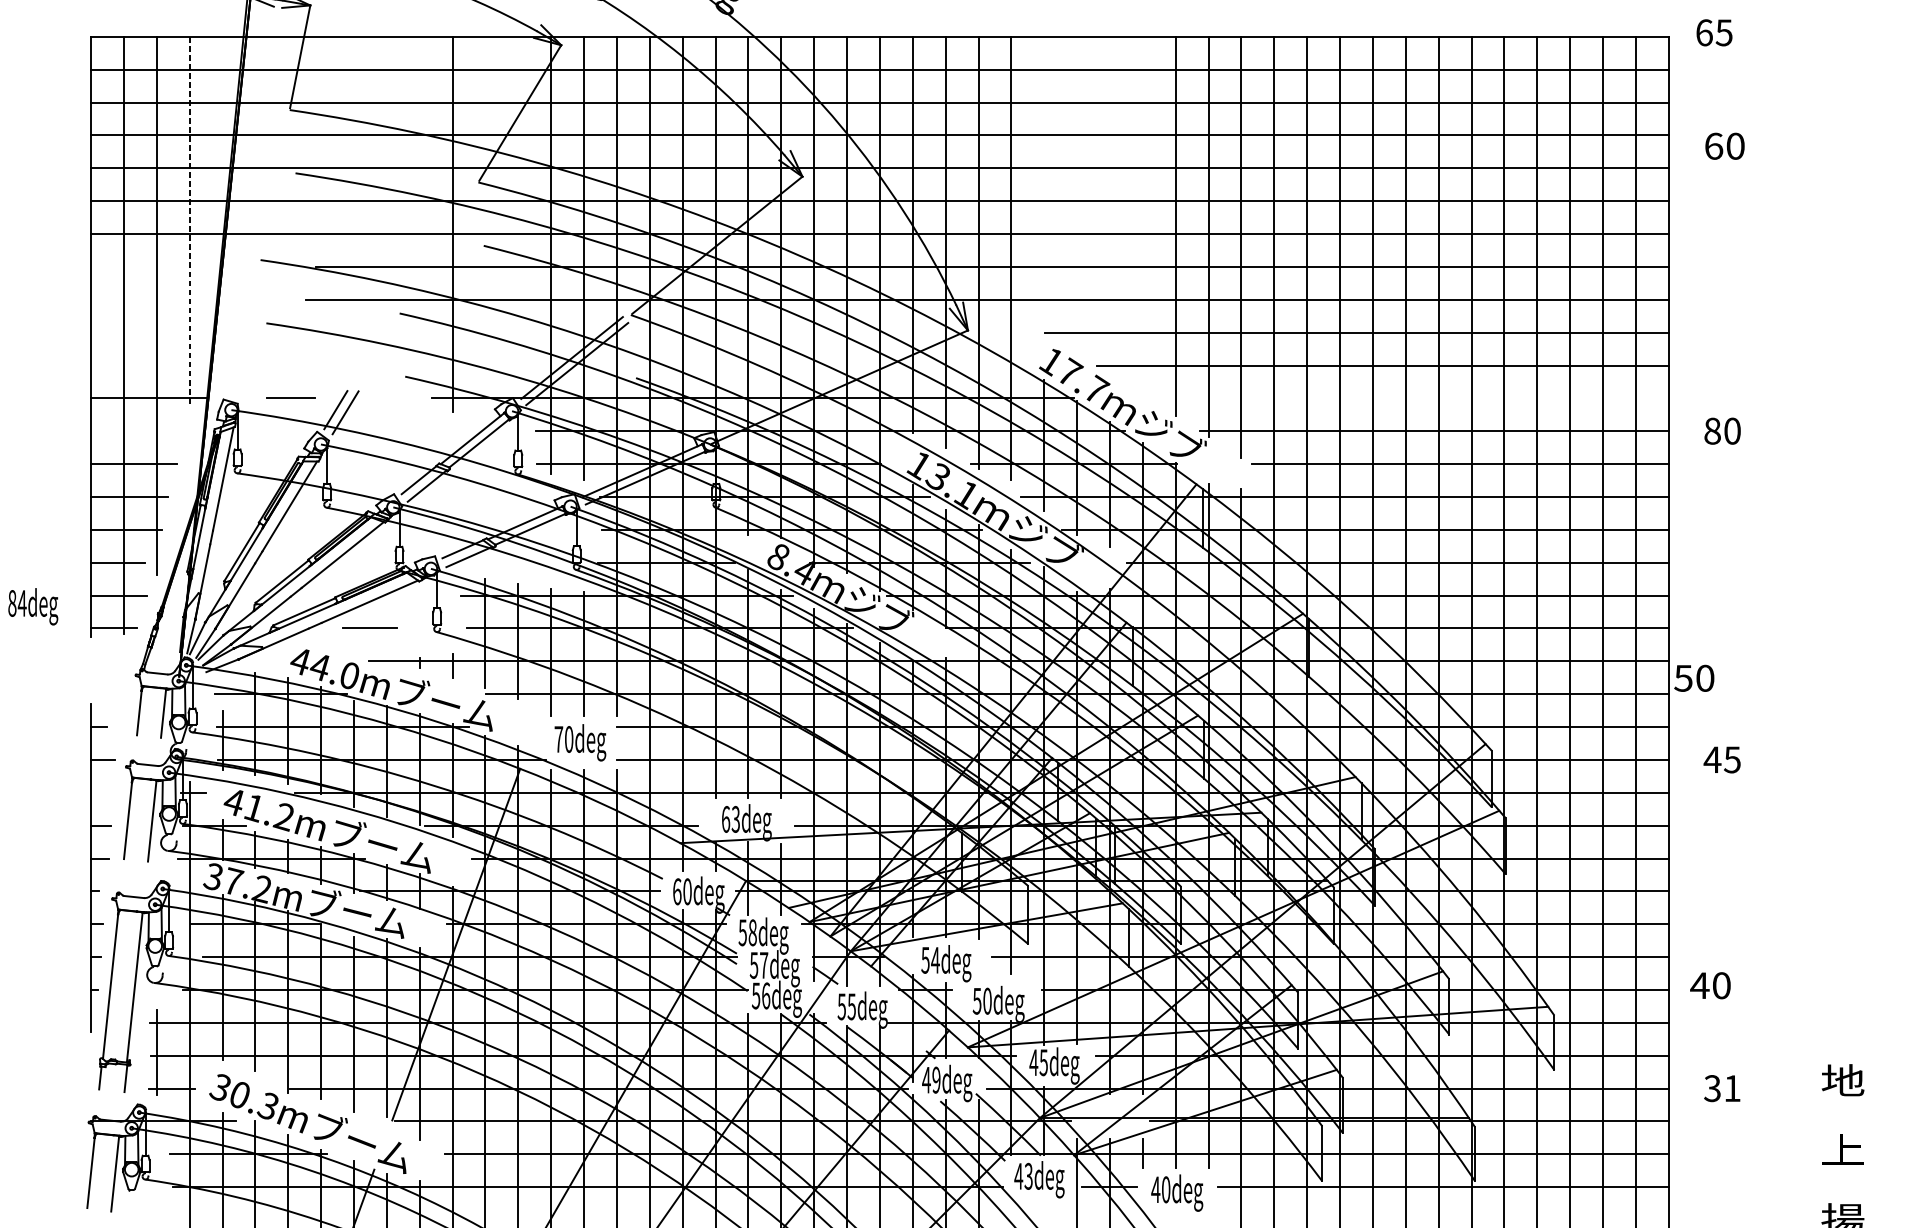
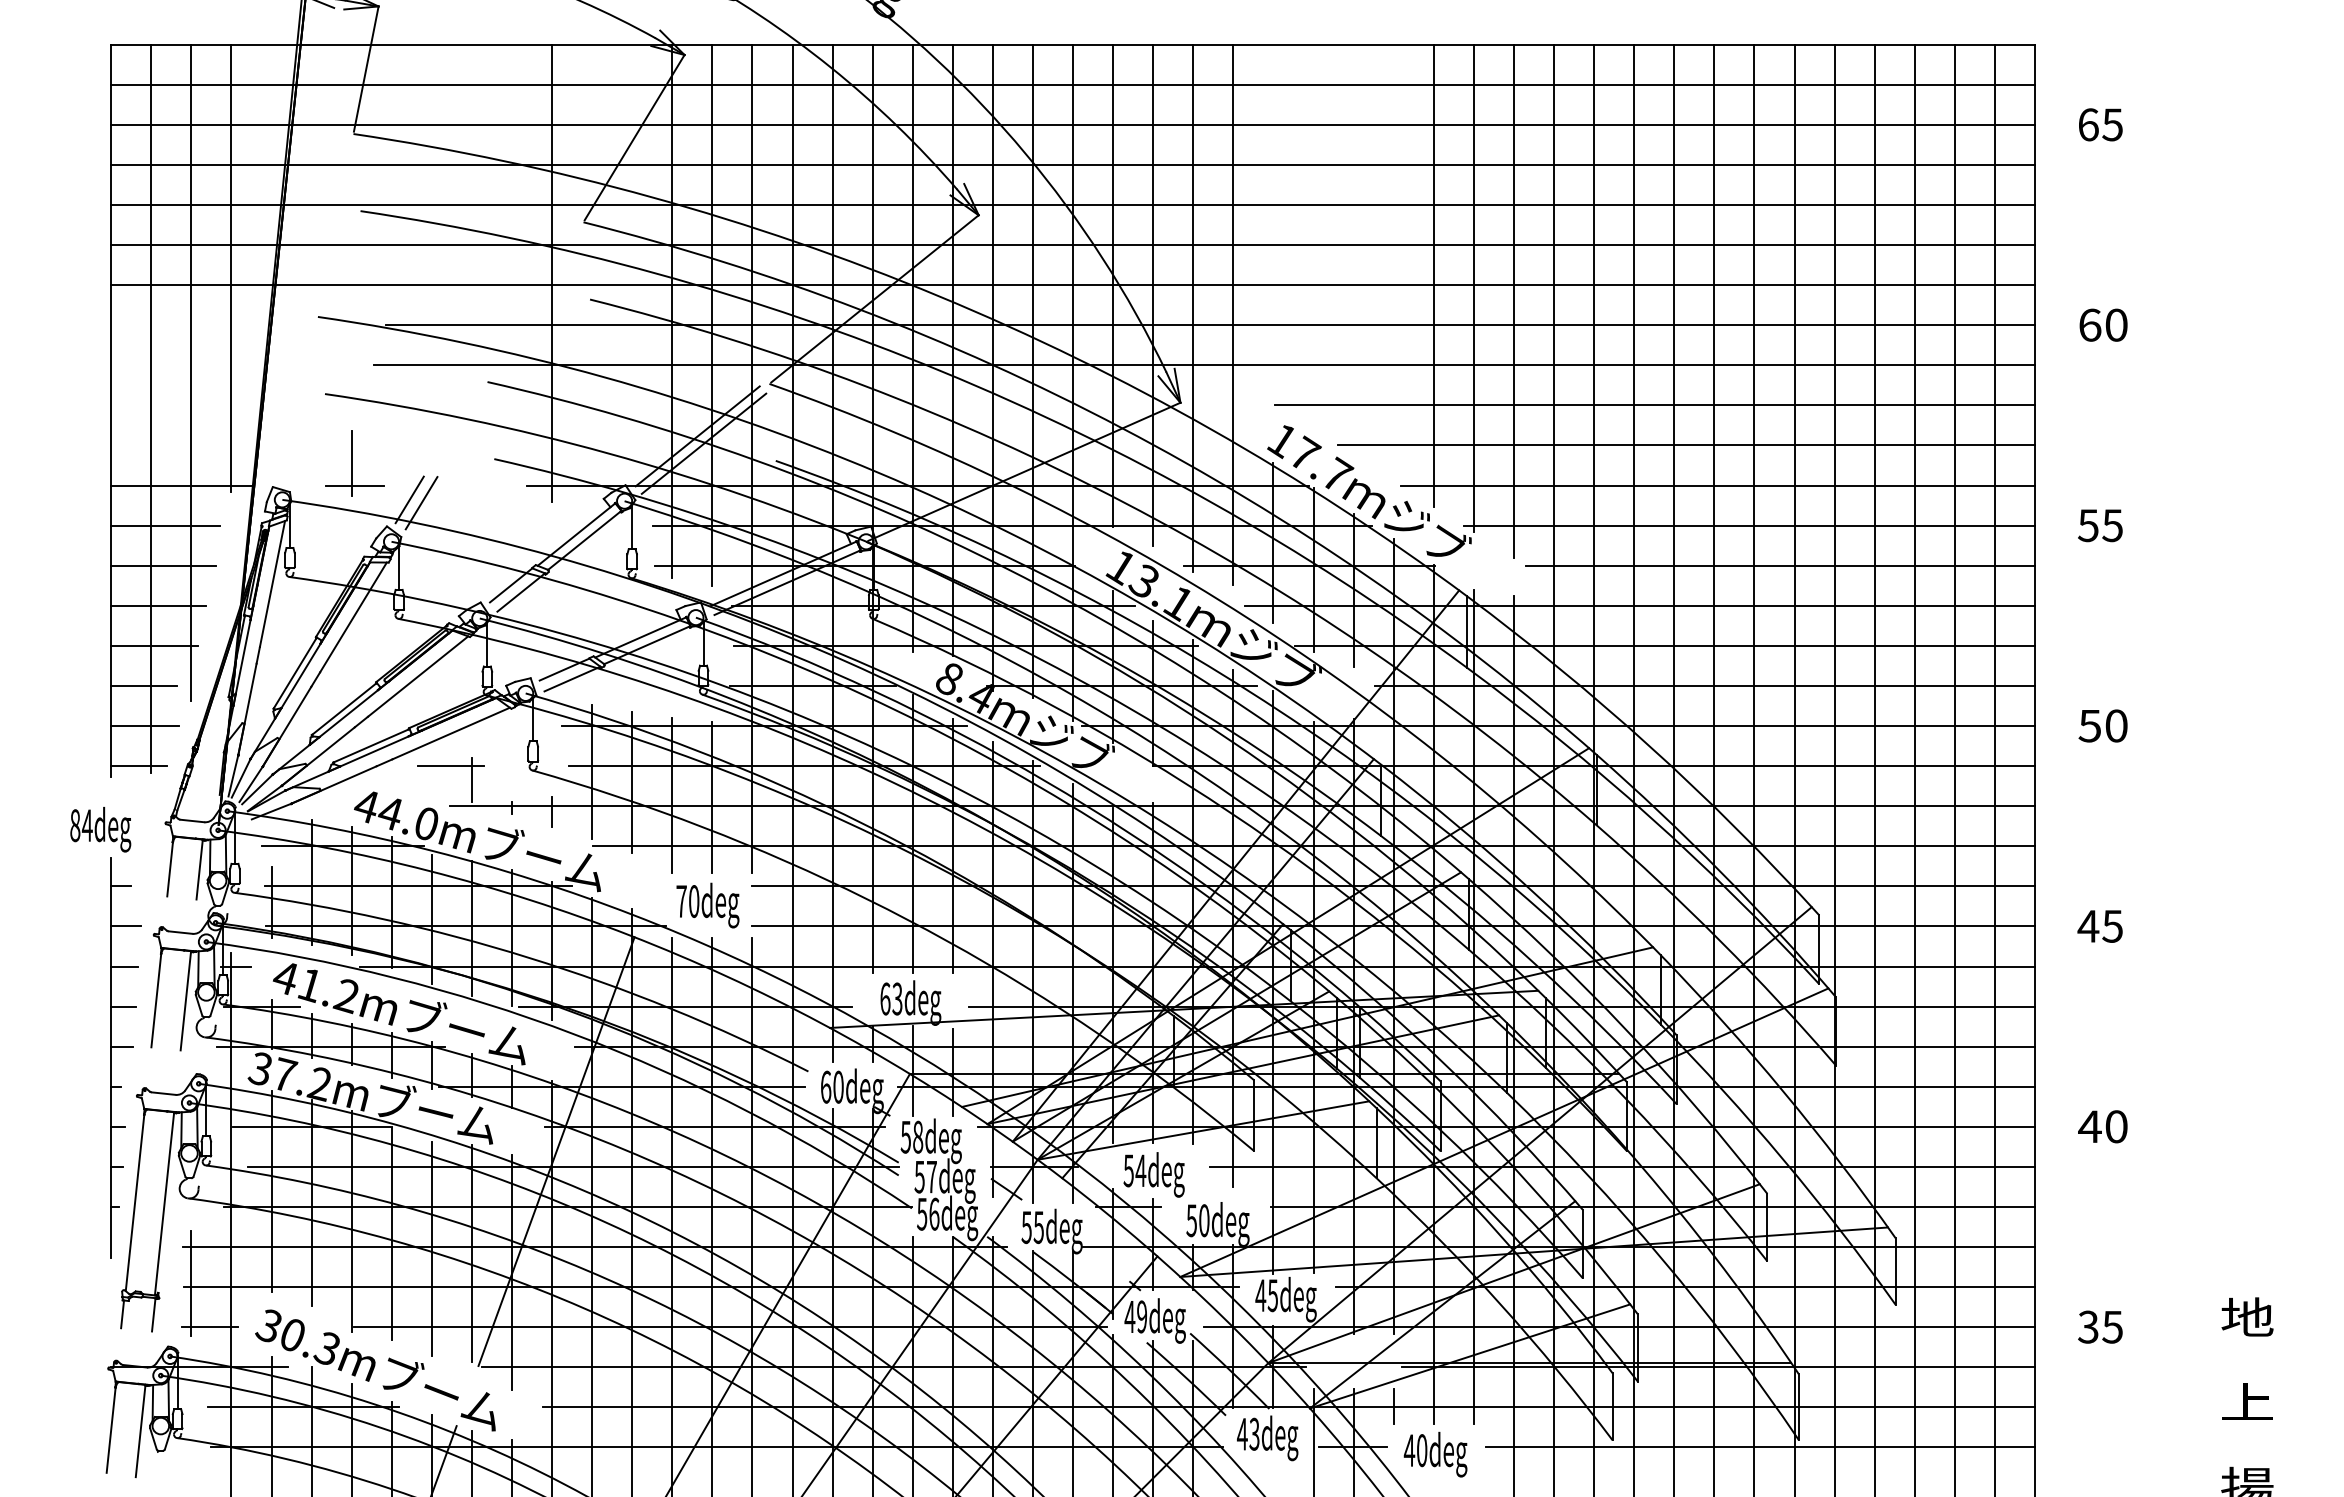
text: (1714, 32) -> (2100, 124), moved
text: (1724, 145) -> (2103, 324), moved
line: (189, 220) -> (231, 268), dashed -> solid
line: (288, 380) -> (351, 463), added
line: (1408, 398) -> (1717, 485), added
line: (135, 431) -> (165, 525), added
text: (1722, 431) -> (2100, 525), 80 -> 55
text: (33, 606) -> (100, 829), moved
line: (386, 639) -> (471, 779), added
text: (1693, 677) -> (2102, 725), moved
line: (101, 792) -> (124, 966), added
text: (1710, 985) -> (2102, 1126), moved
text: (1732, 1088) -> (2112, 1327), 31 -> 35

